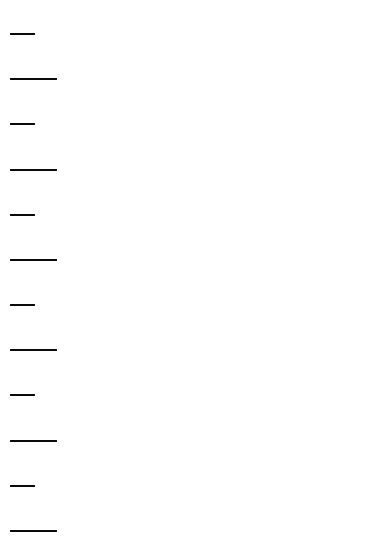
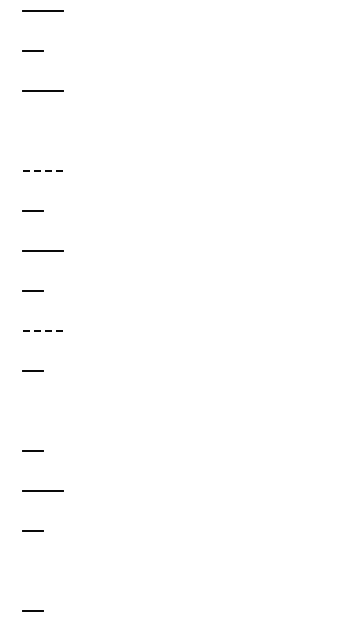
line: (21, 33) -> (32, 130), removed
line: (33, 79) -> (42, 171), solid -> dashed
line: (33, 260) -> (42, 331), solid -> dashed
line: (33, 350) -> (42, 411), removed
line: (33, 531) -> (42, 571), removed

